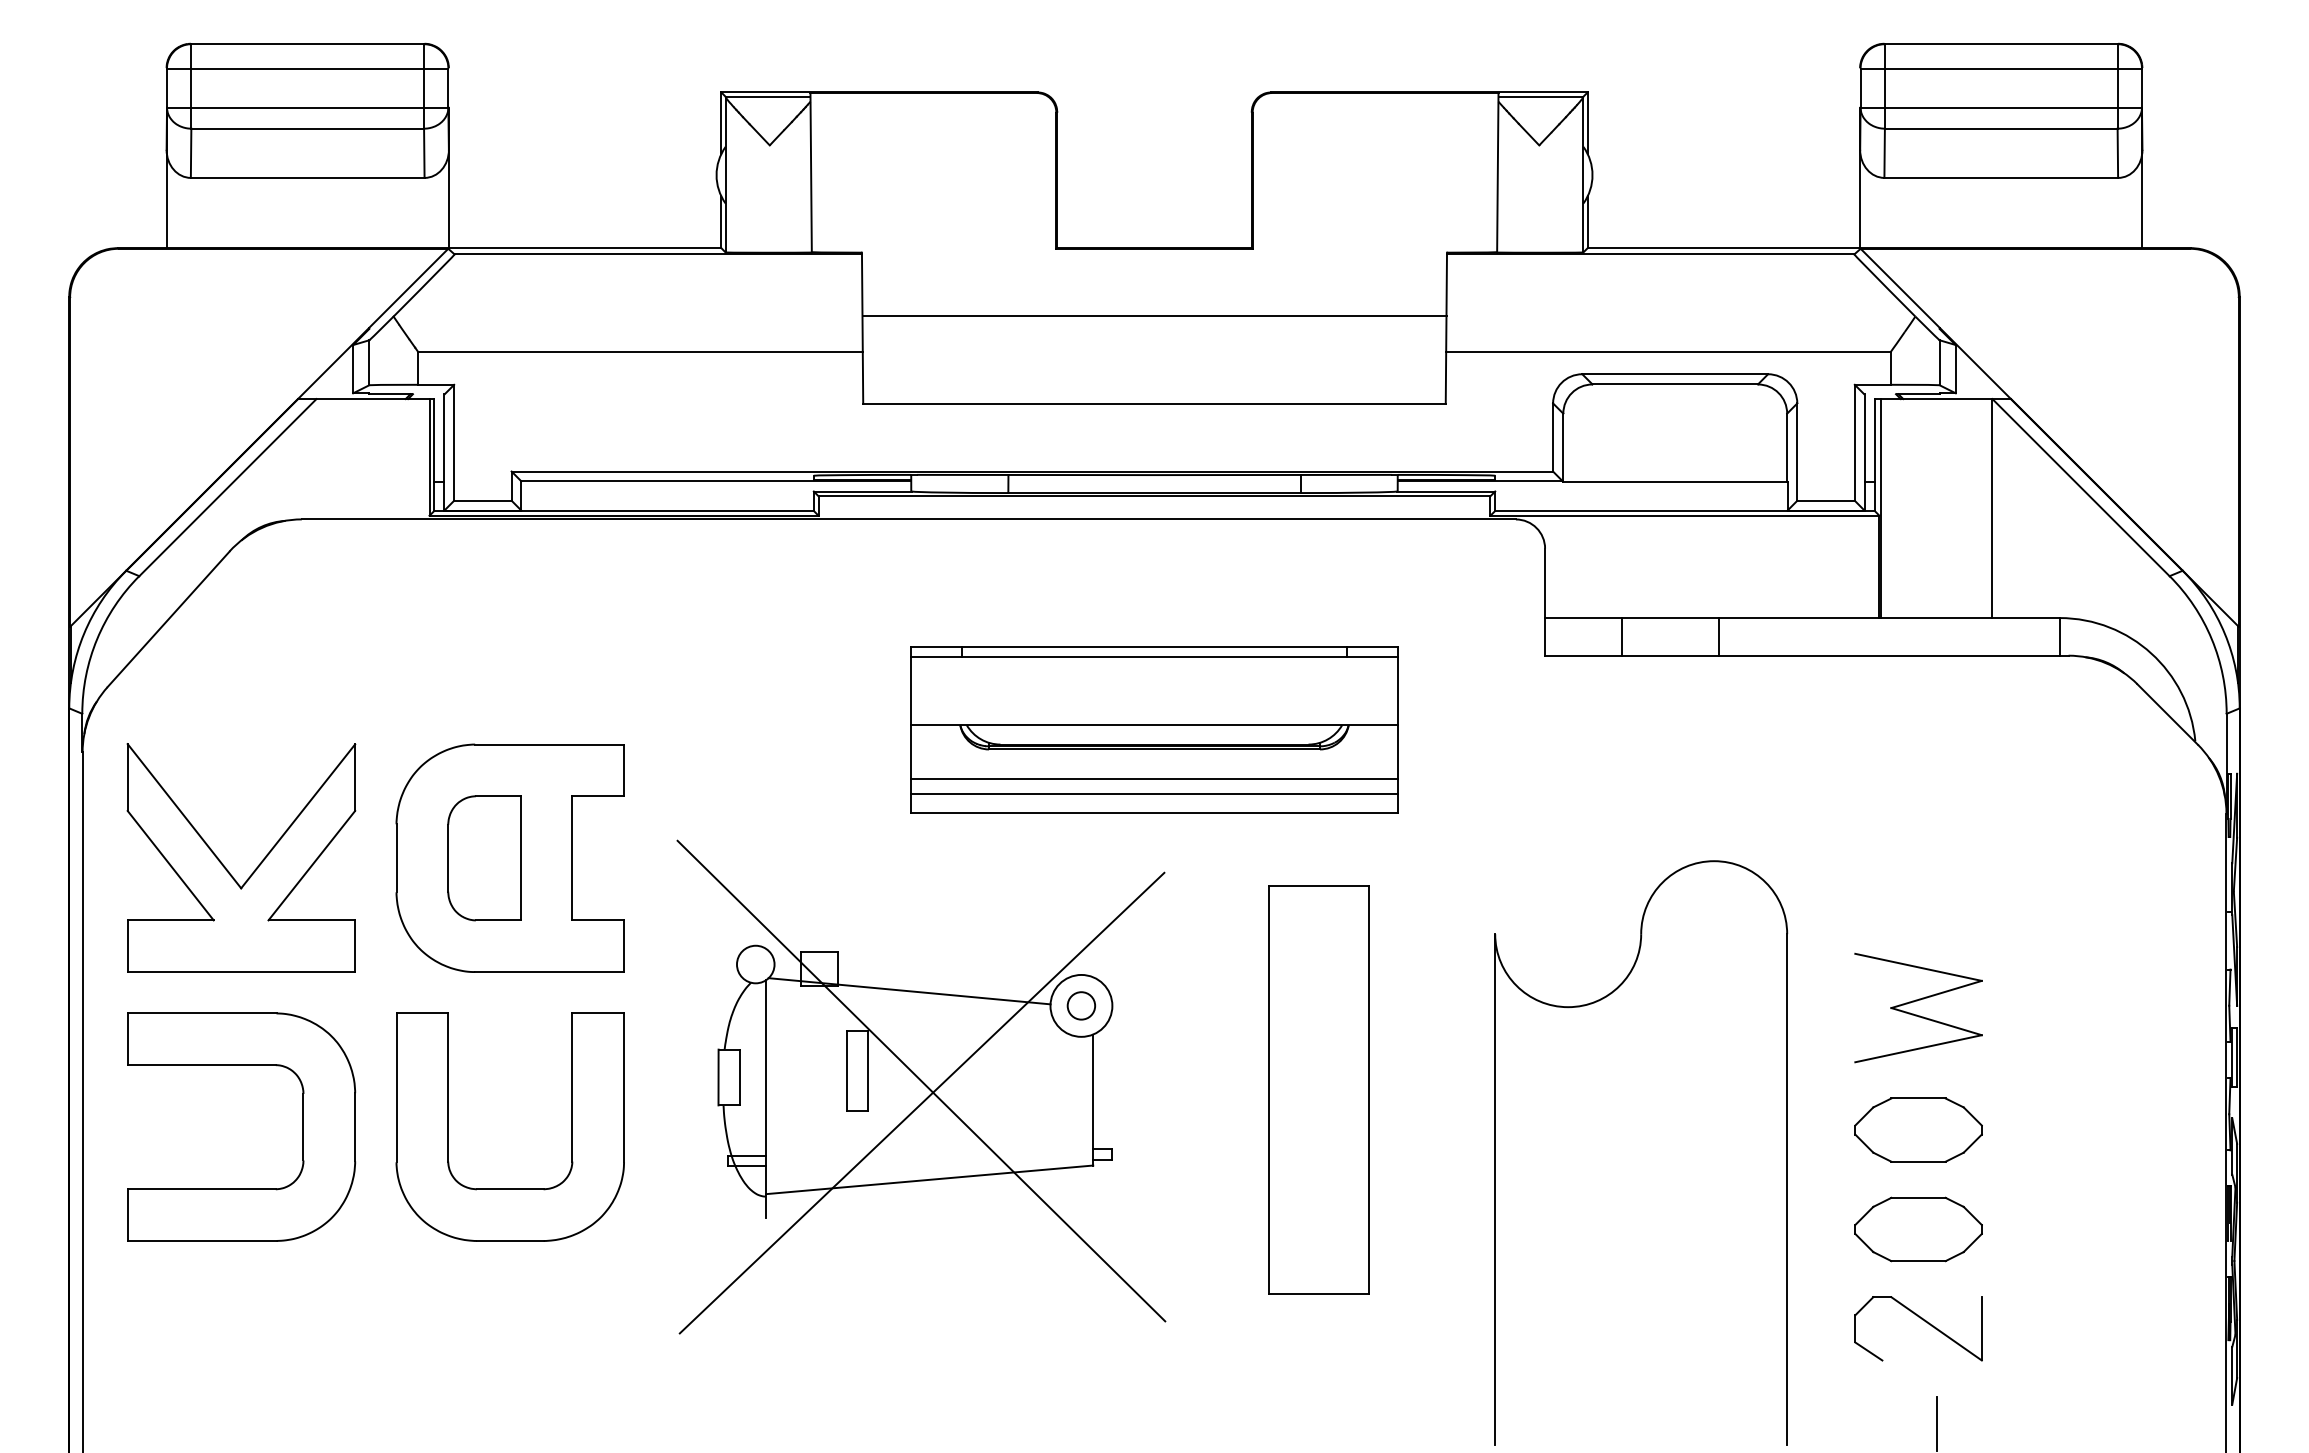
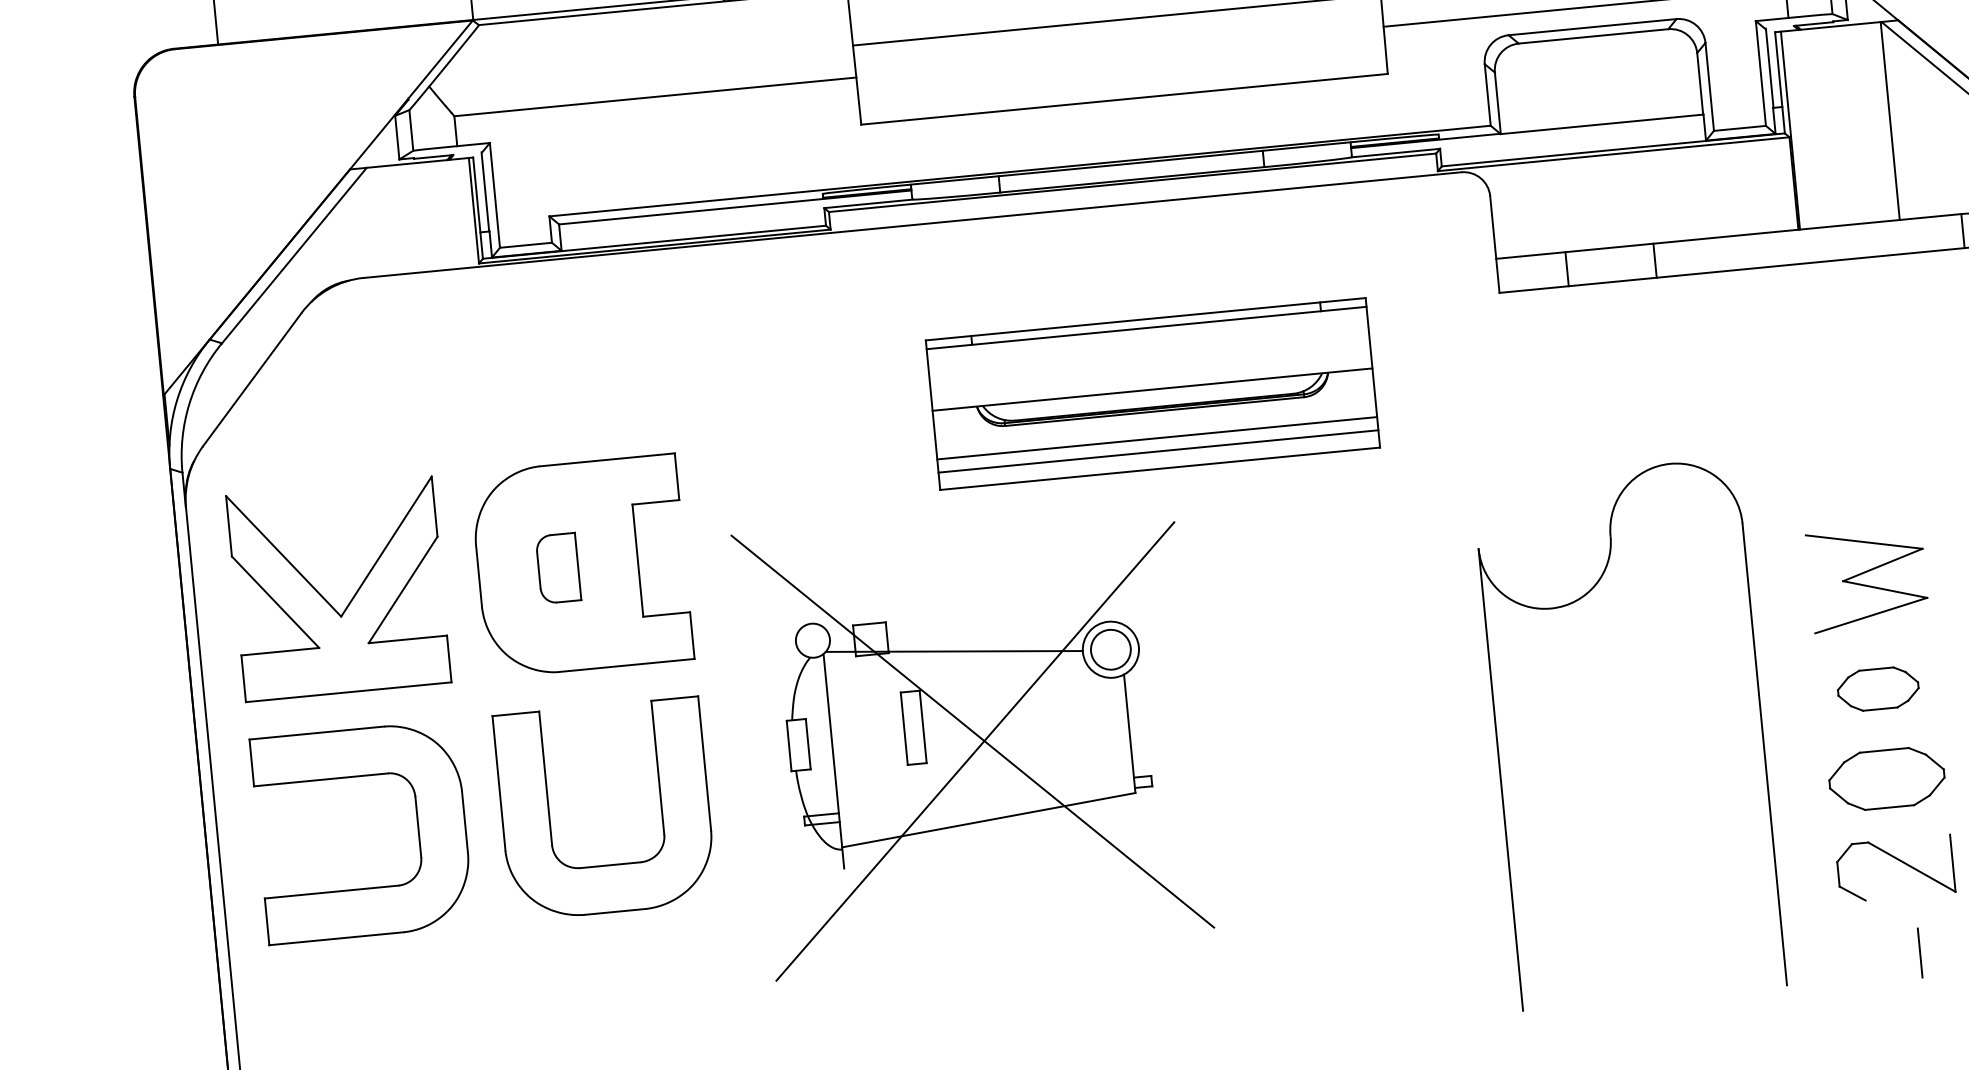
part: (484, 858) -> (558, 568), size x0.6
circle: (1081, 1005) -> (1110, 649), size x1.6
part: (1318, 1089) -> (1332, 704), removed
part: (1918, 1129) -> (1878, 688), size x0.7

